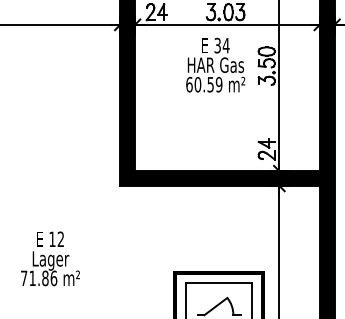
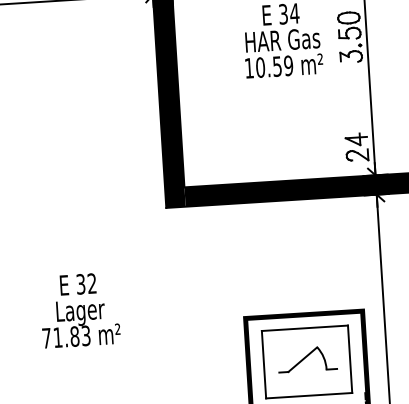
text: (189, 84) -> (249, 68), 60.59 -> 10.59
text: (52, 239) -> (80, 284), 12 -> 32
text: (53, 278) -> (85, 336), 71.86 -> 71.83

